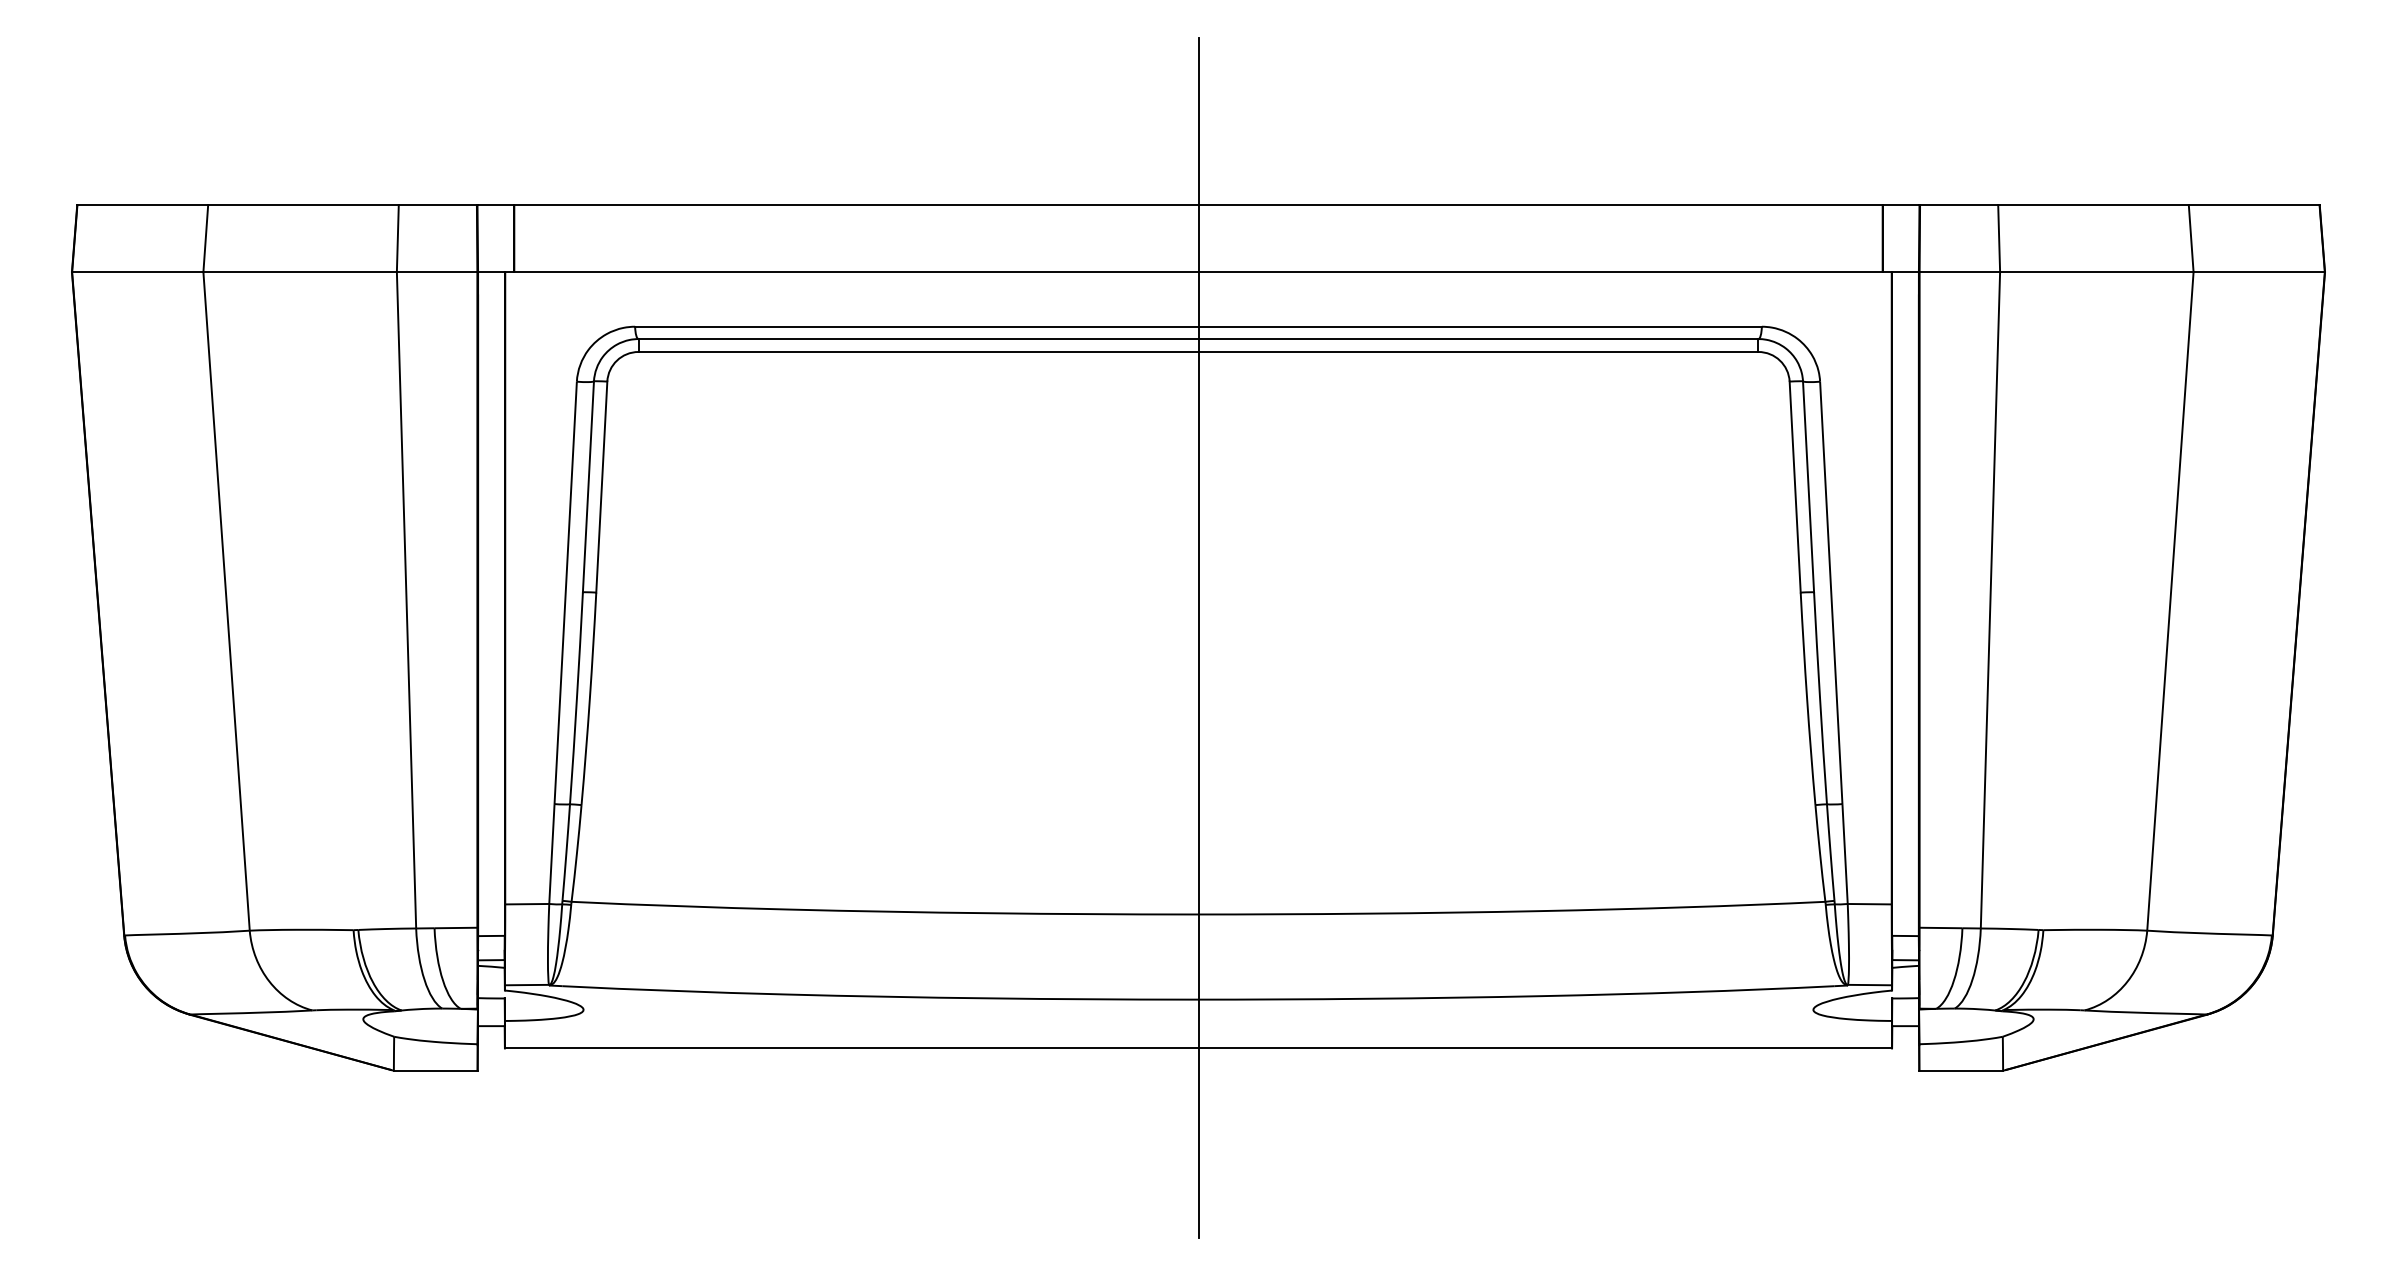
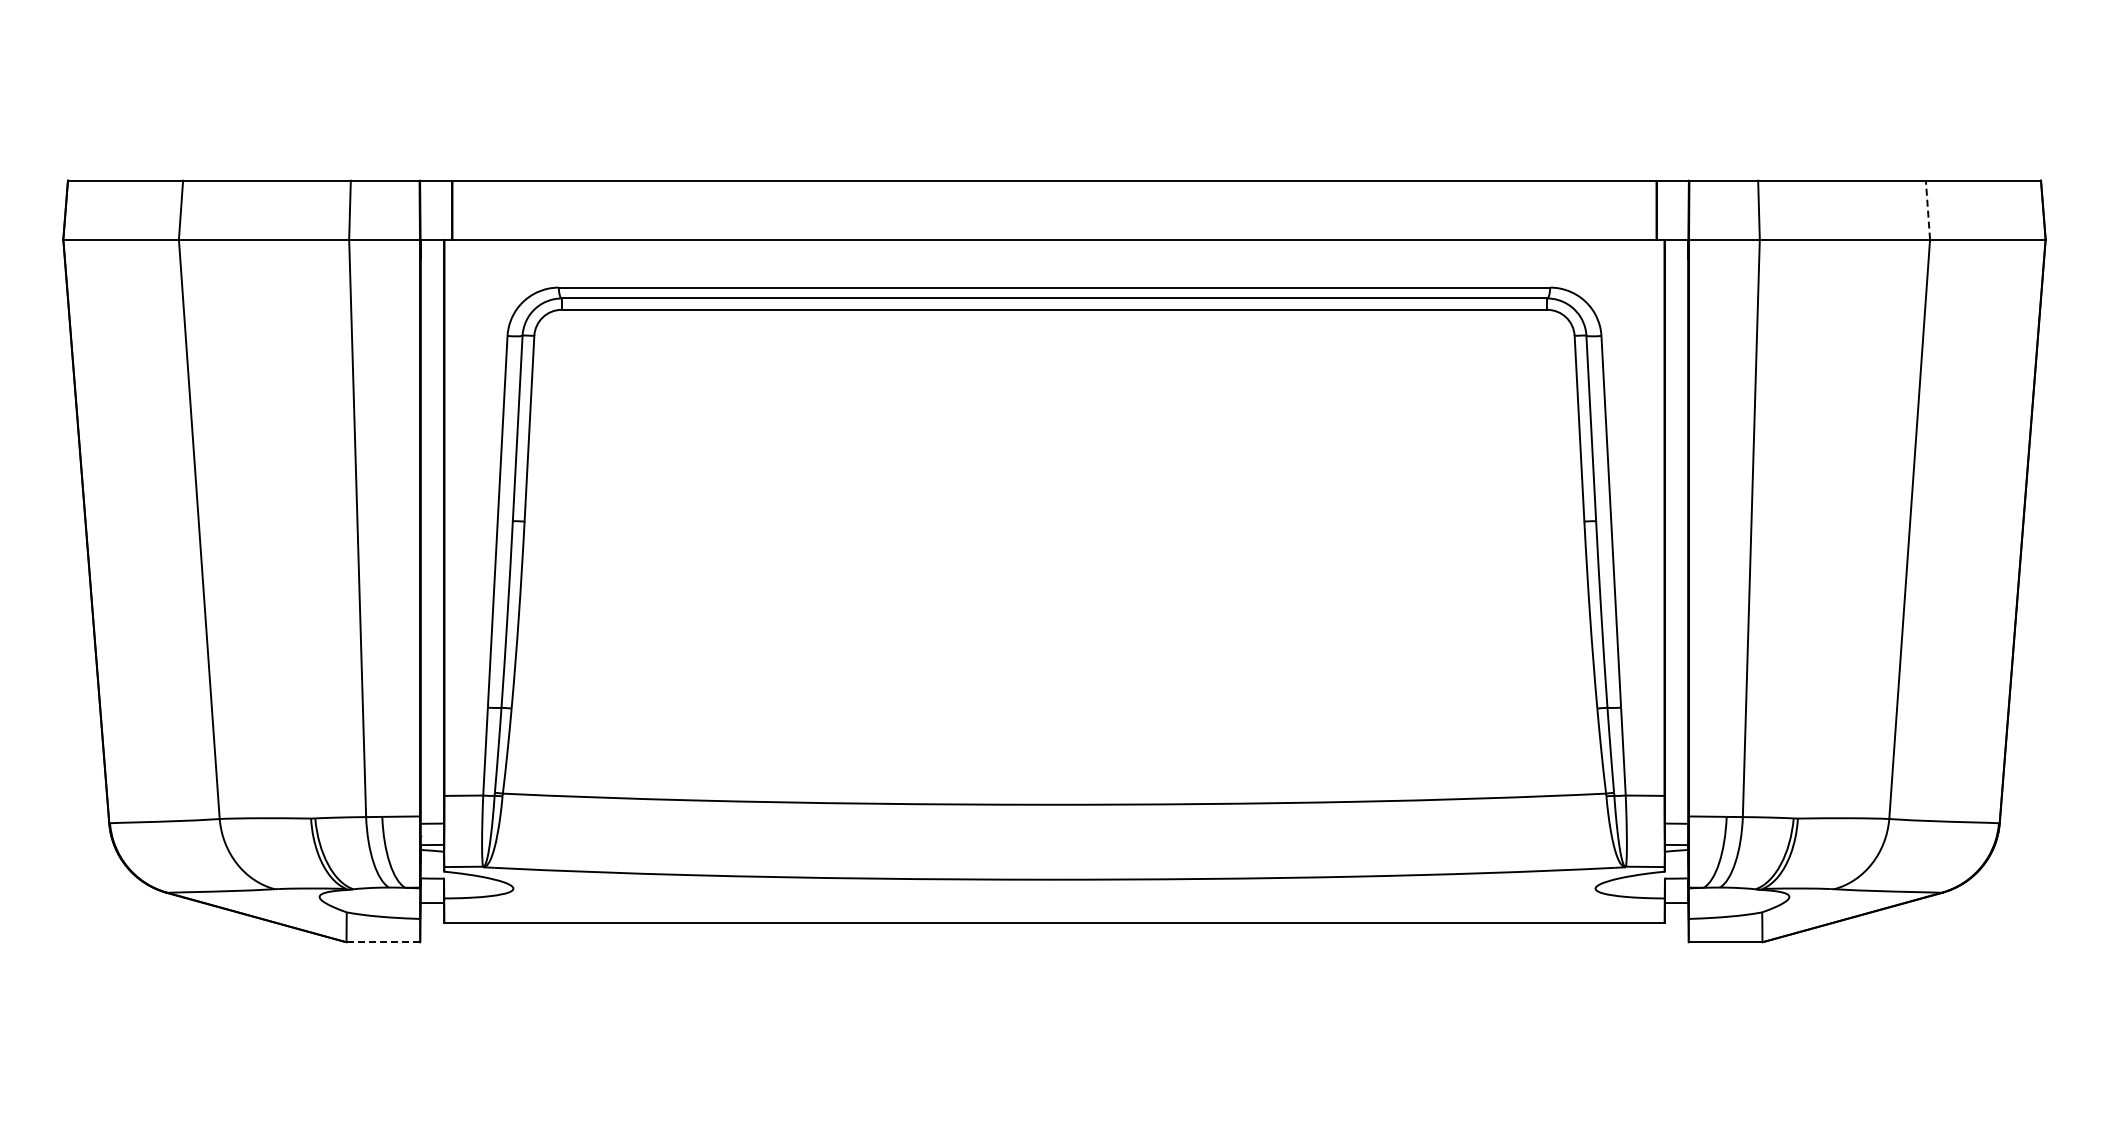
line: (2190, 239) -> (1927, 210), solid -> dashed
line: (1198, 638) -> (1054, 561), removed
line: (435, 1071) -> (383, 942), solid -> dashed

